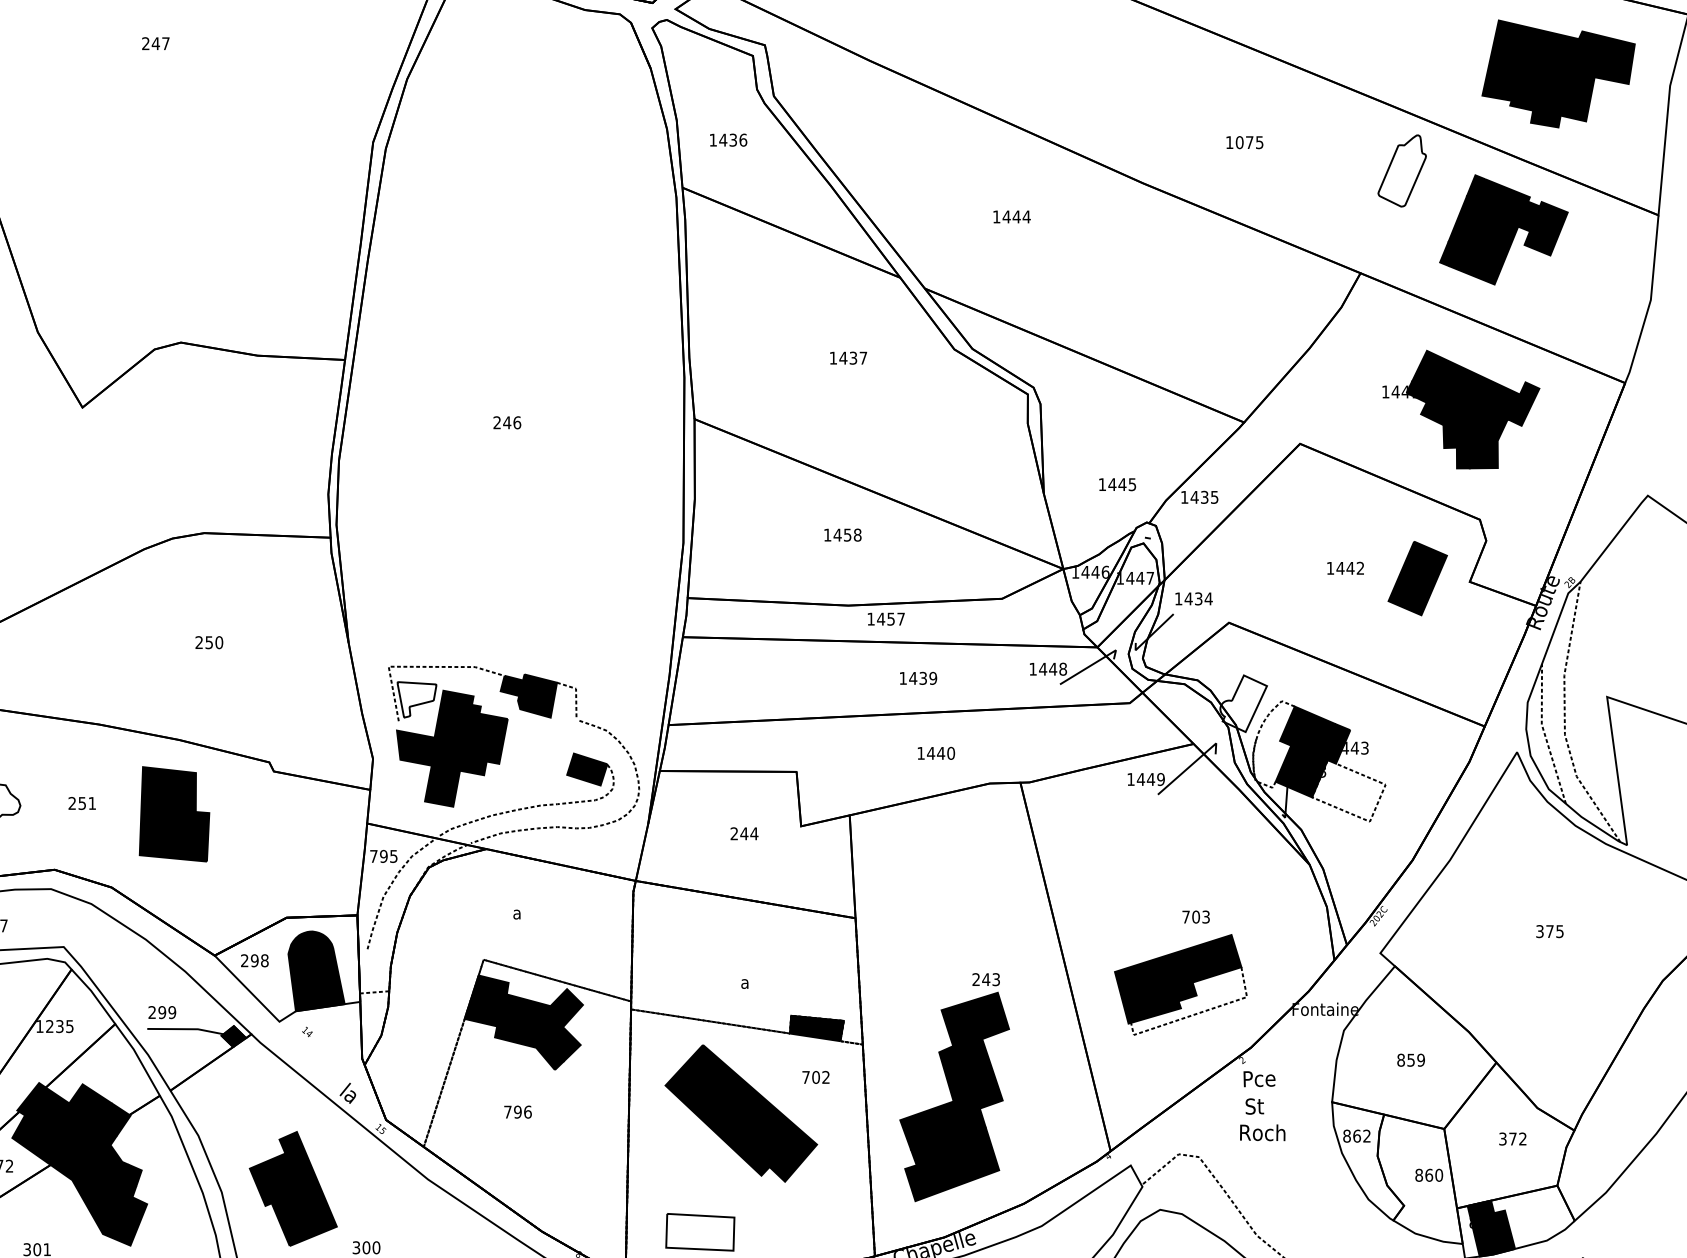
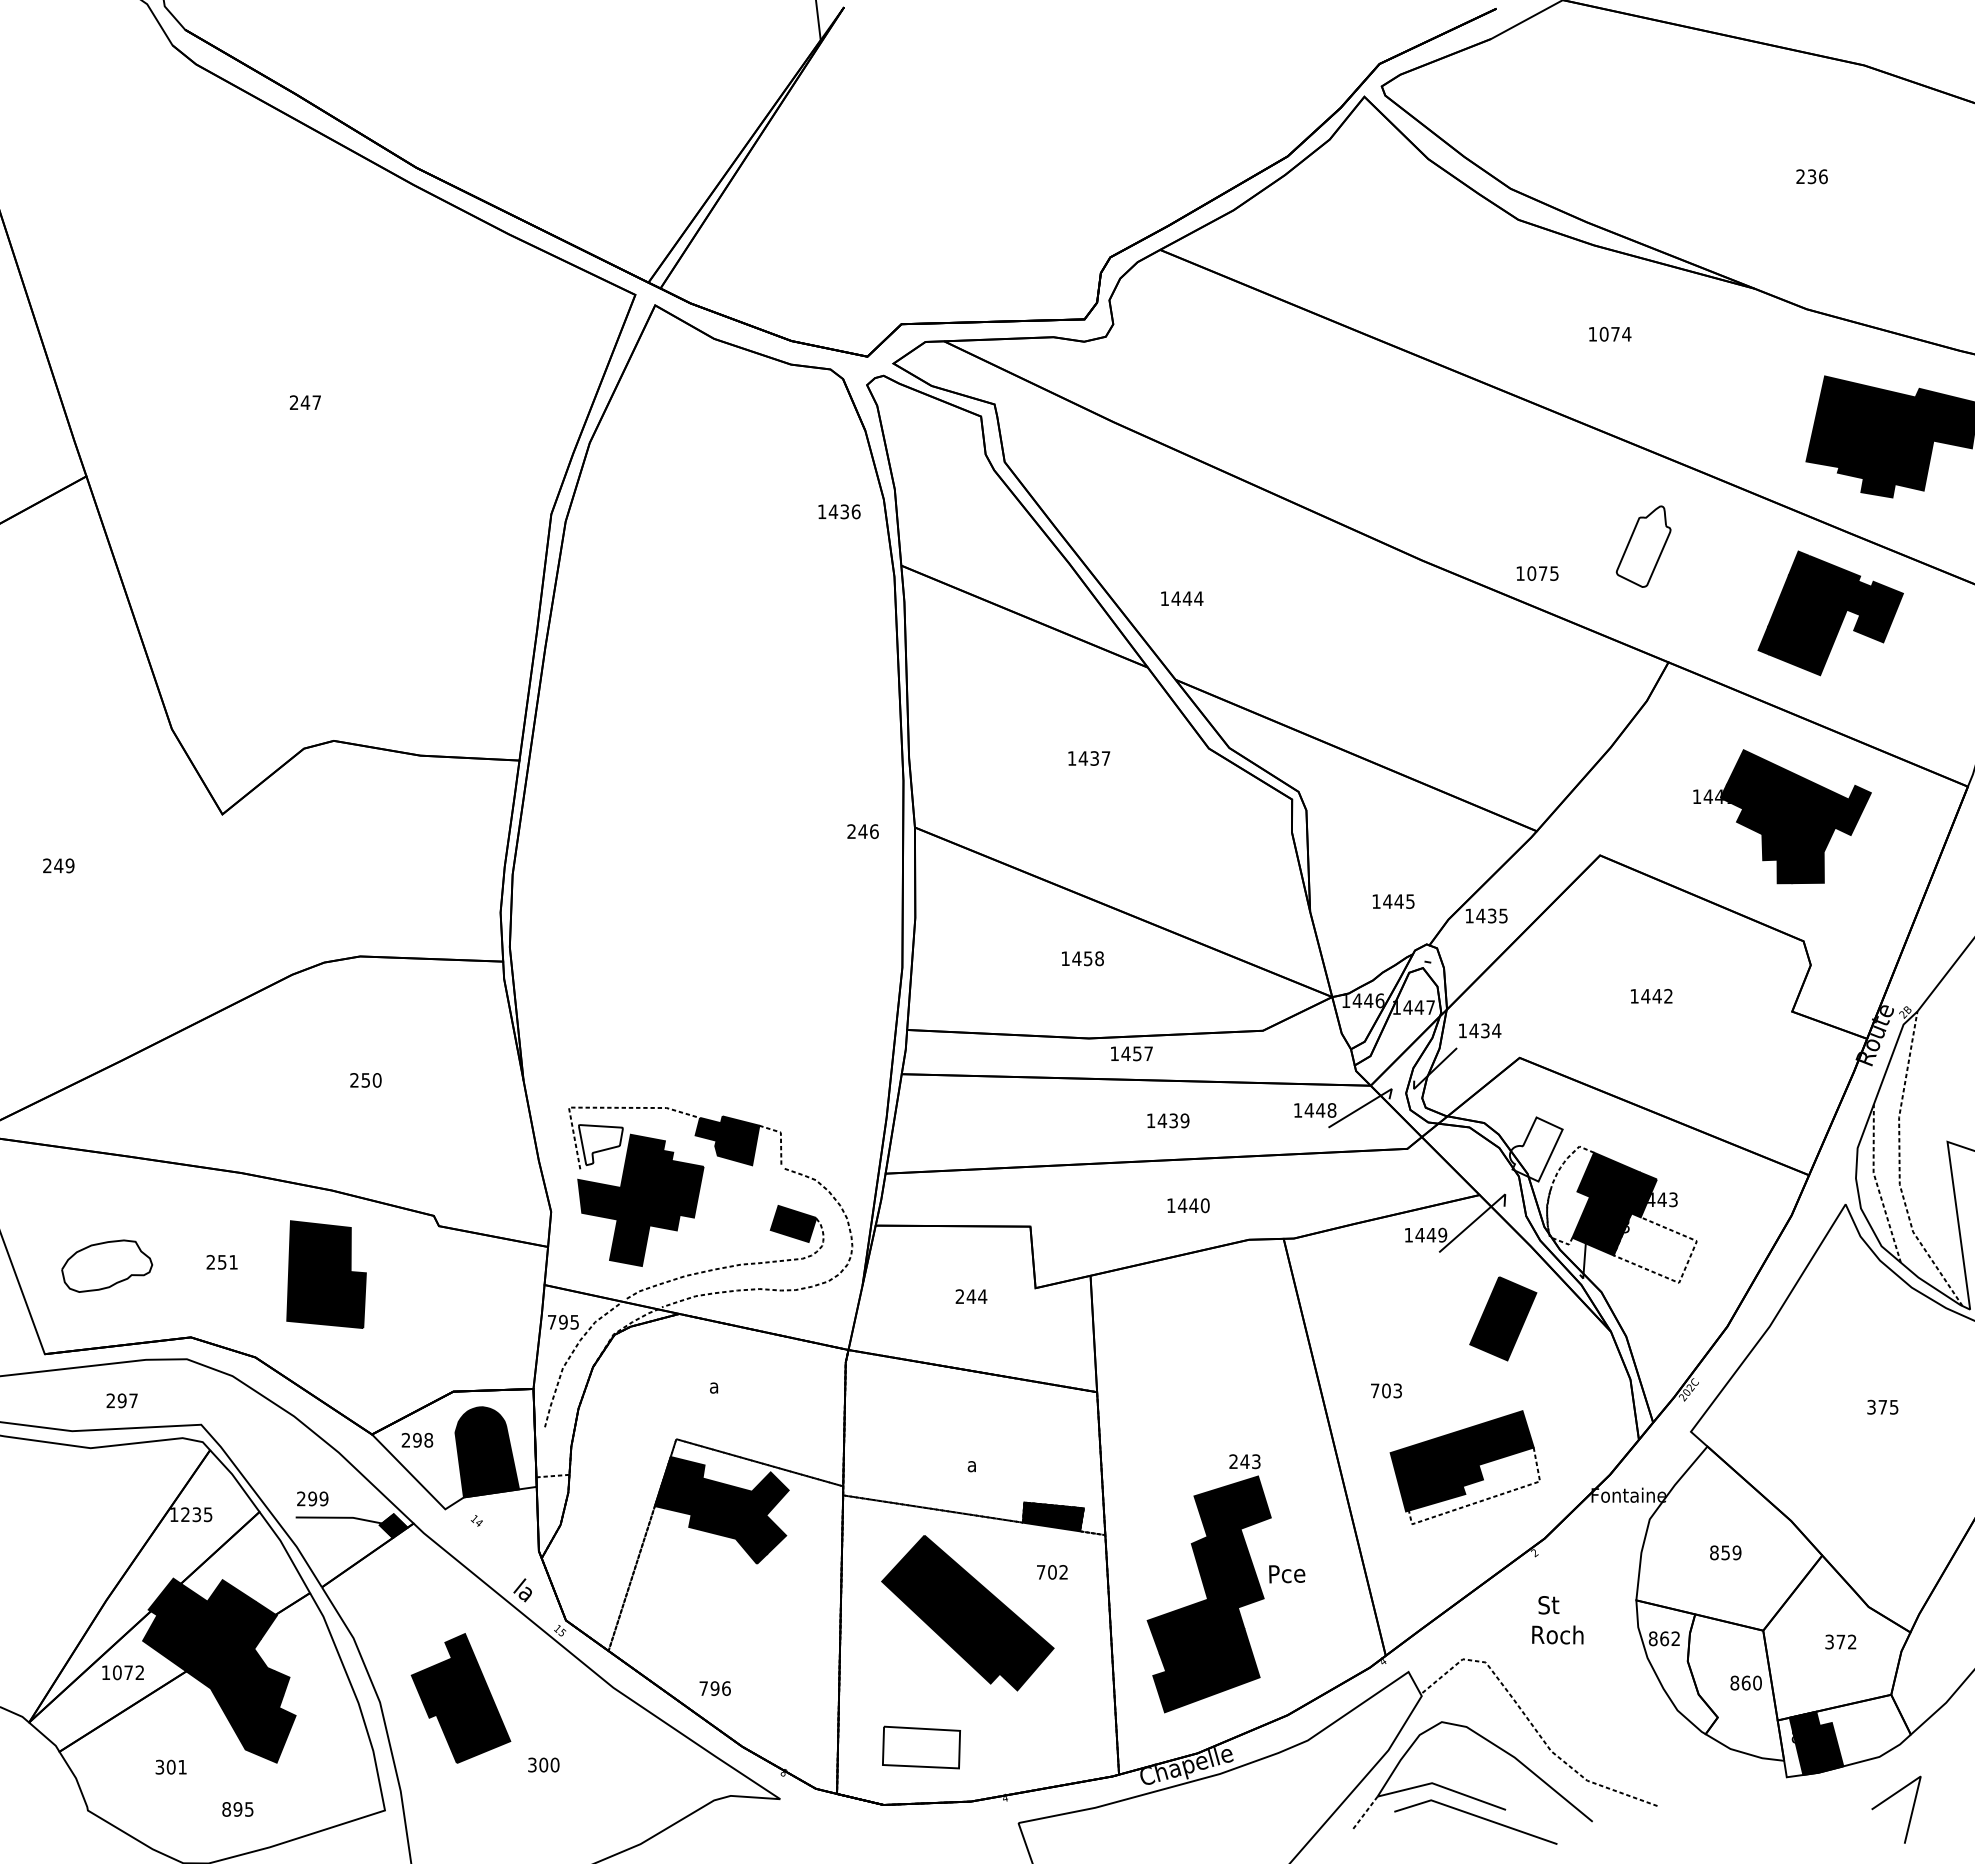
text: (728, 139) -> (839, 511), moved
text: (1244, 142) -> (1537, 573), moved
part: (1402, 170) -> (1643, 546), moved
text: (1012, 216) -> (1182, 598), moved
text: (506, 422) -> (862, 831), moved
part: (1417, 578) -> (1503, 1318), moved
text: (1196, 916) -> (1386, 1390), moved
text: (1259, 1079) -> (1287, 1574), moved
text: (517, 1112) -> (714, 1688), moved

